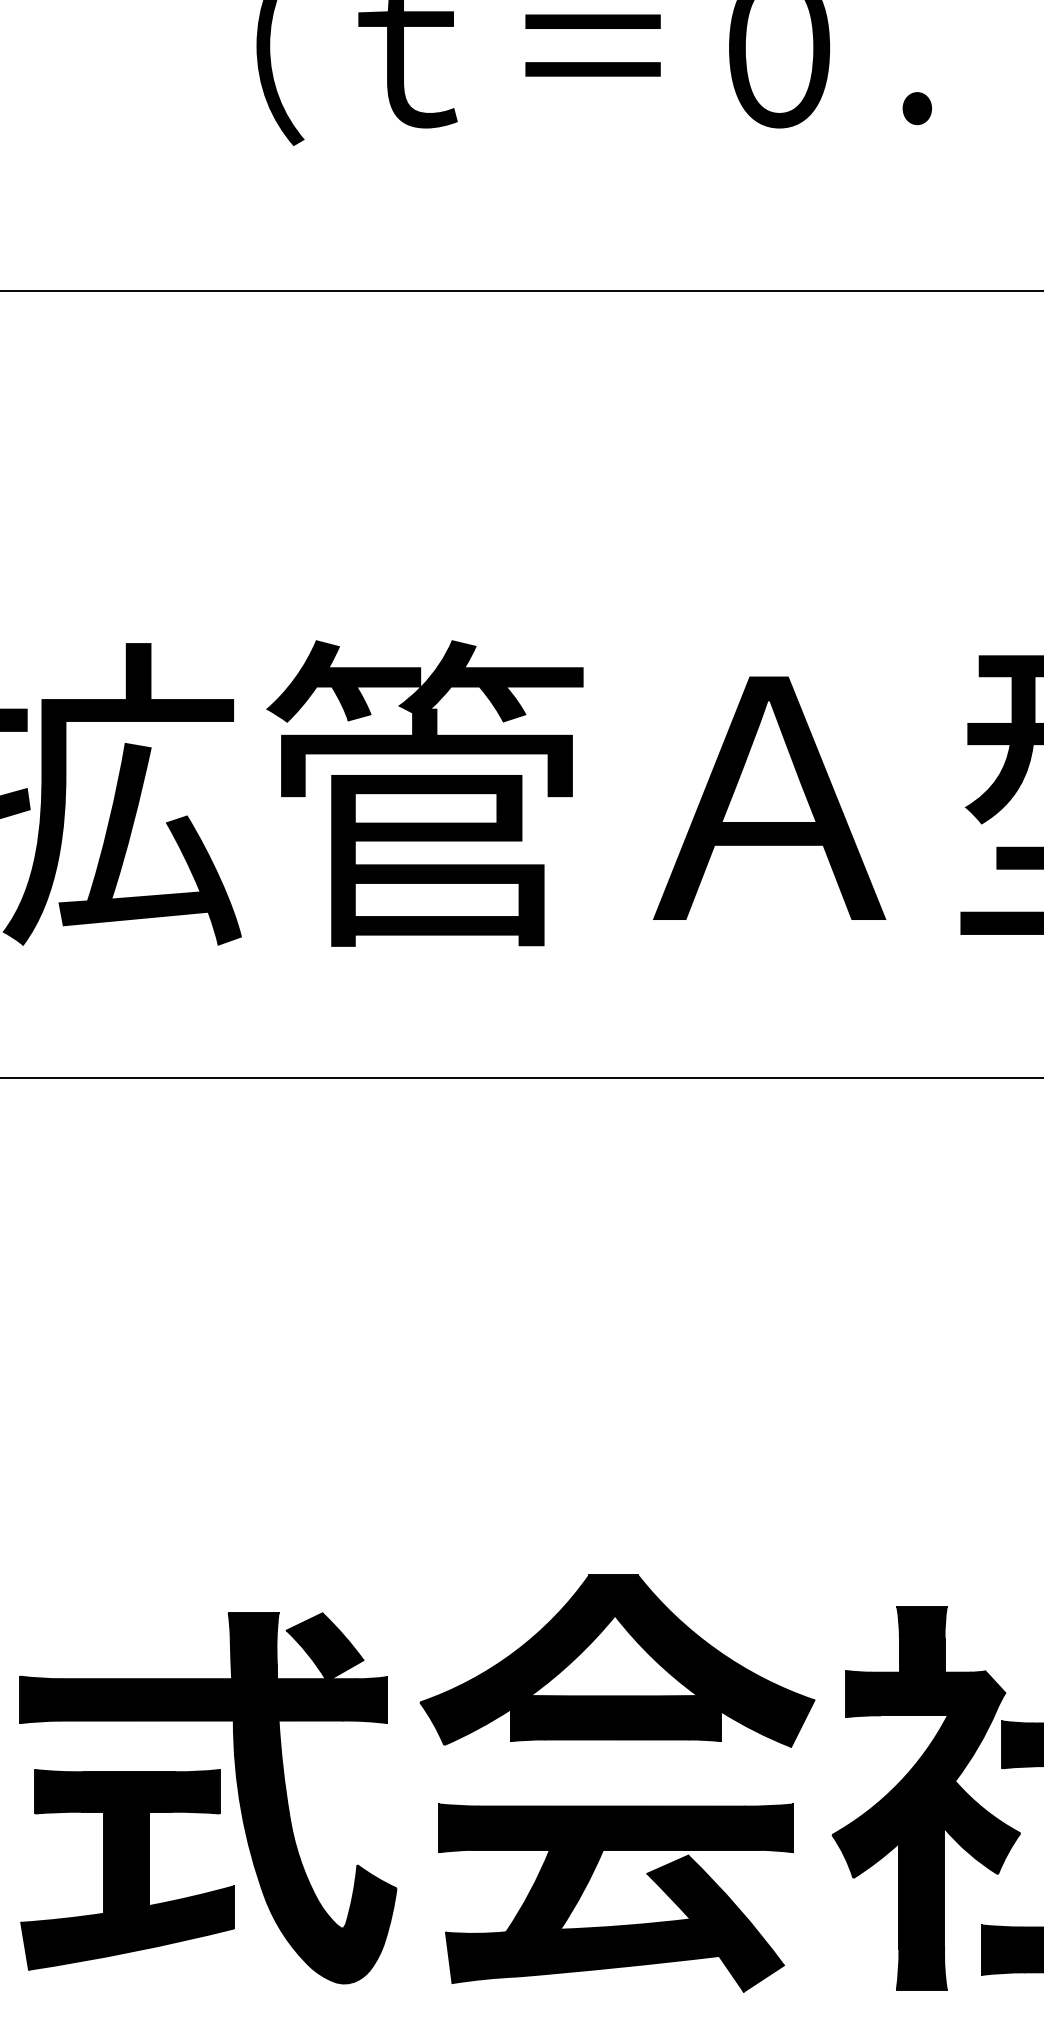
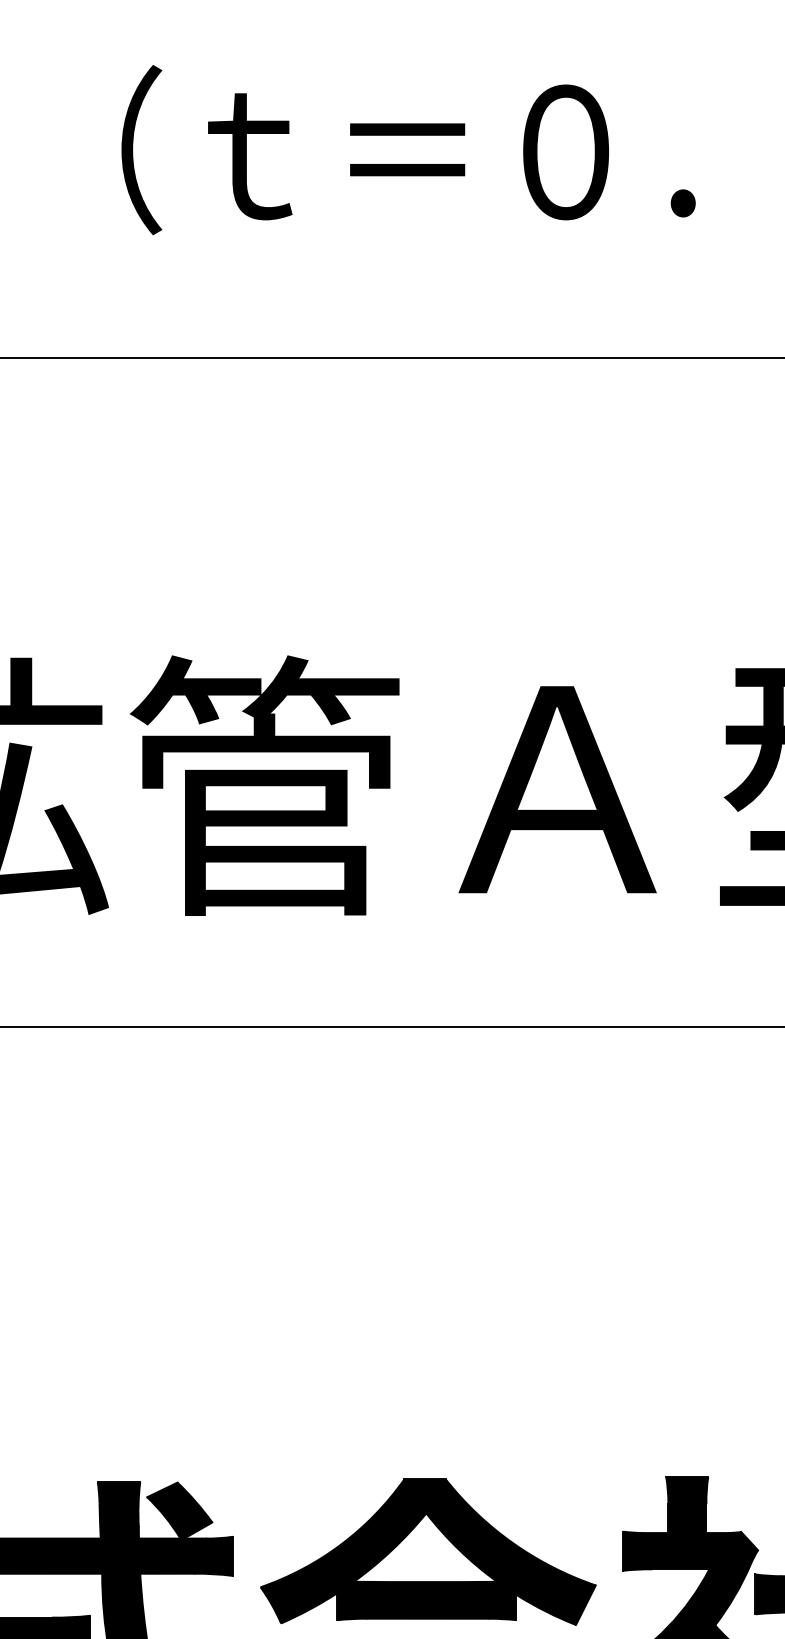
part: (617, 1660) -> (428, 1551), moved

